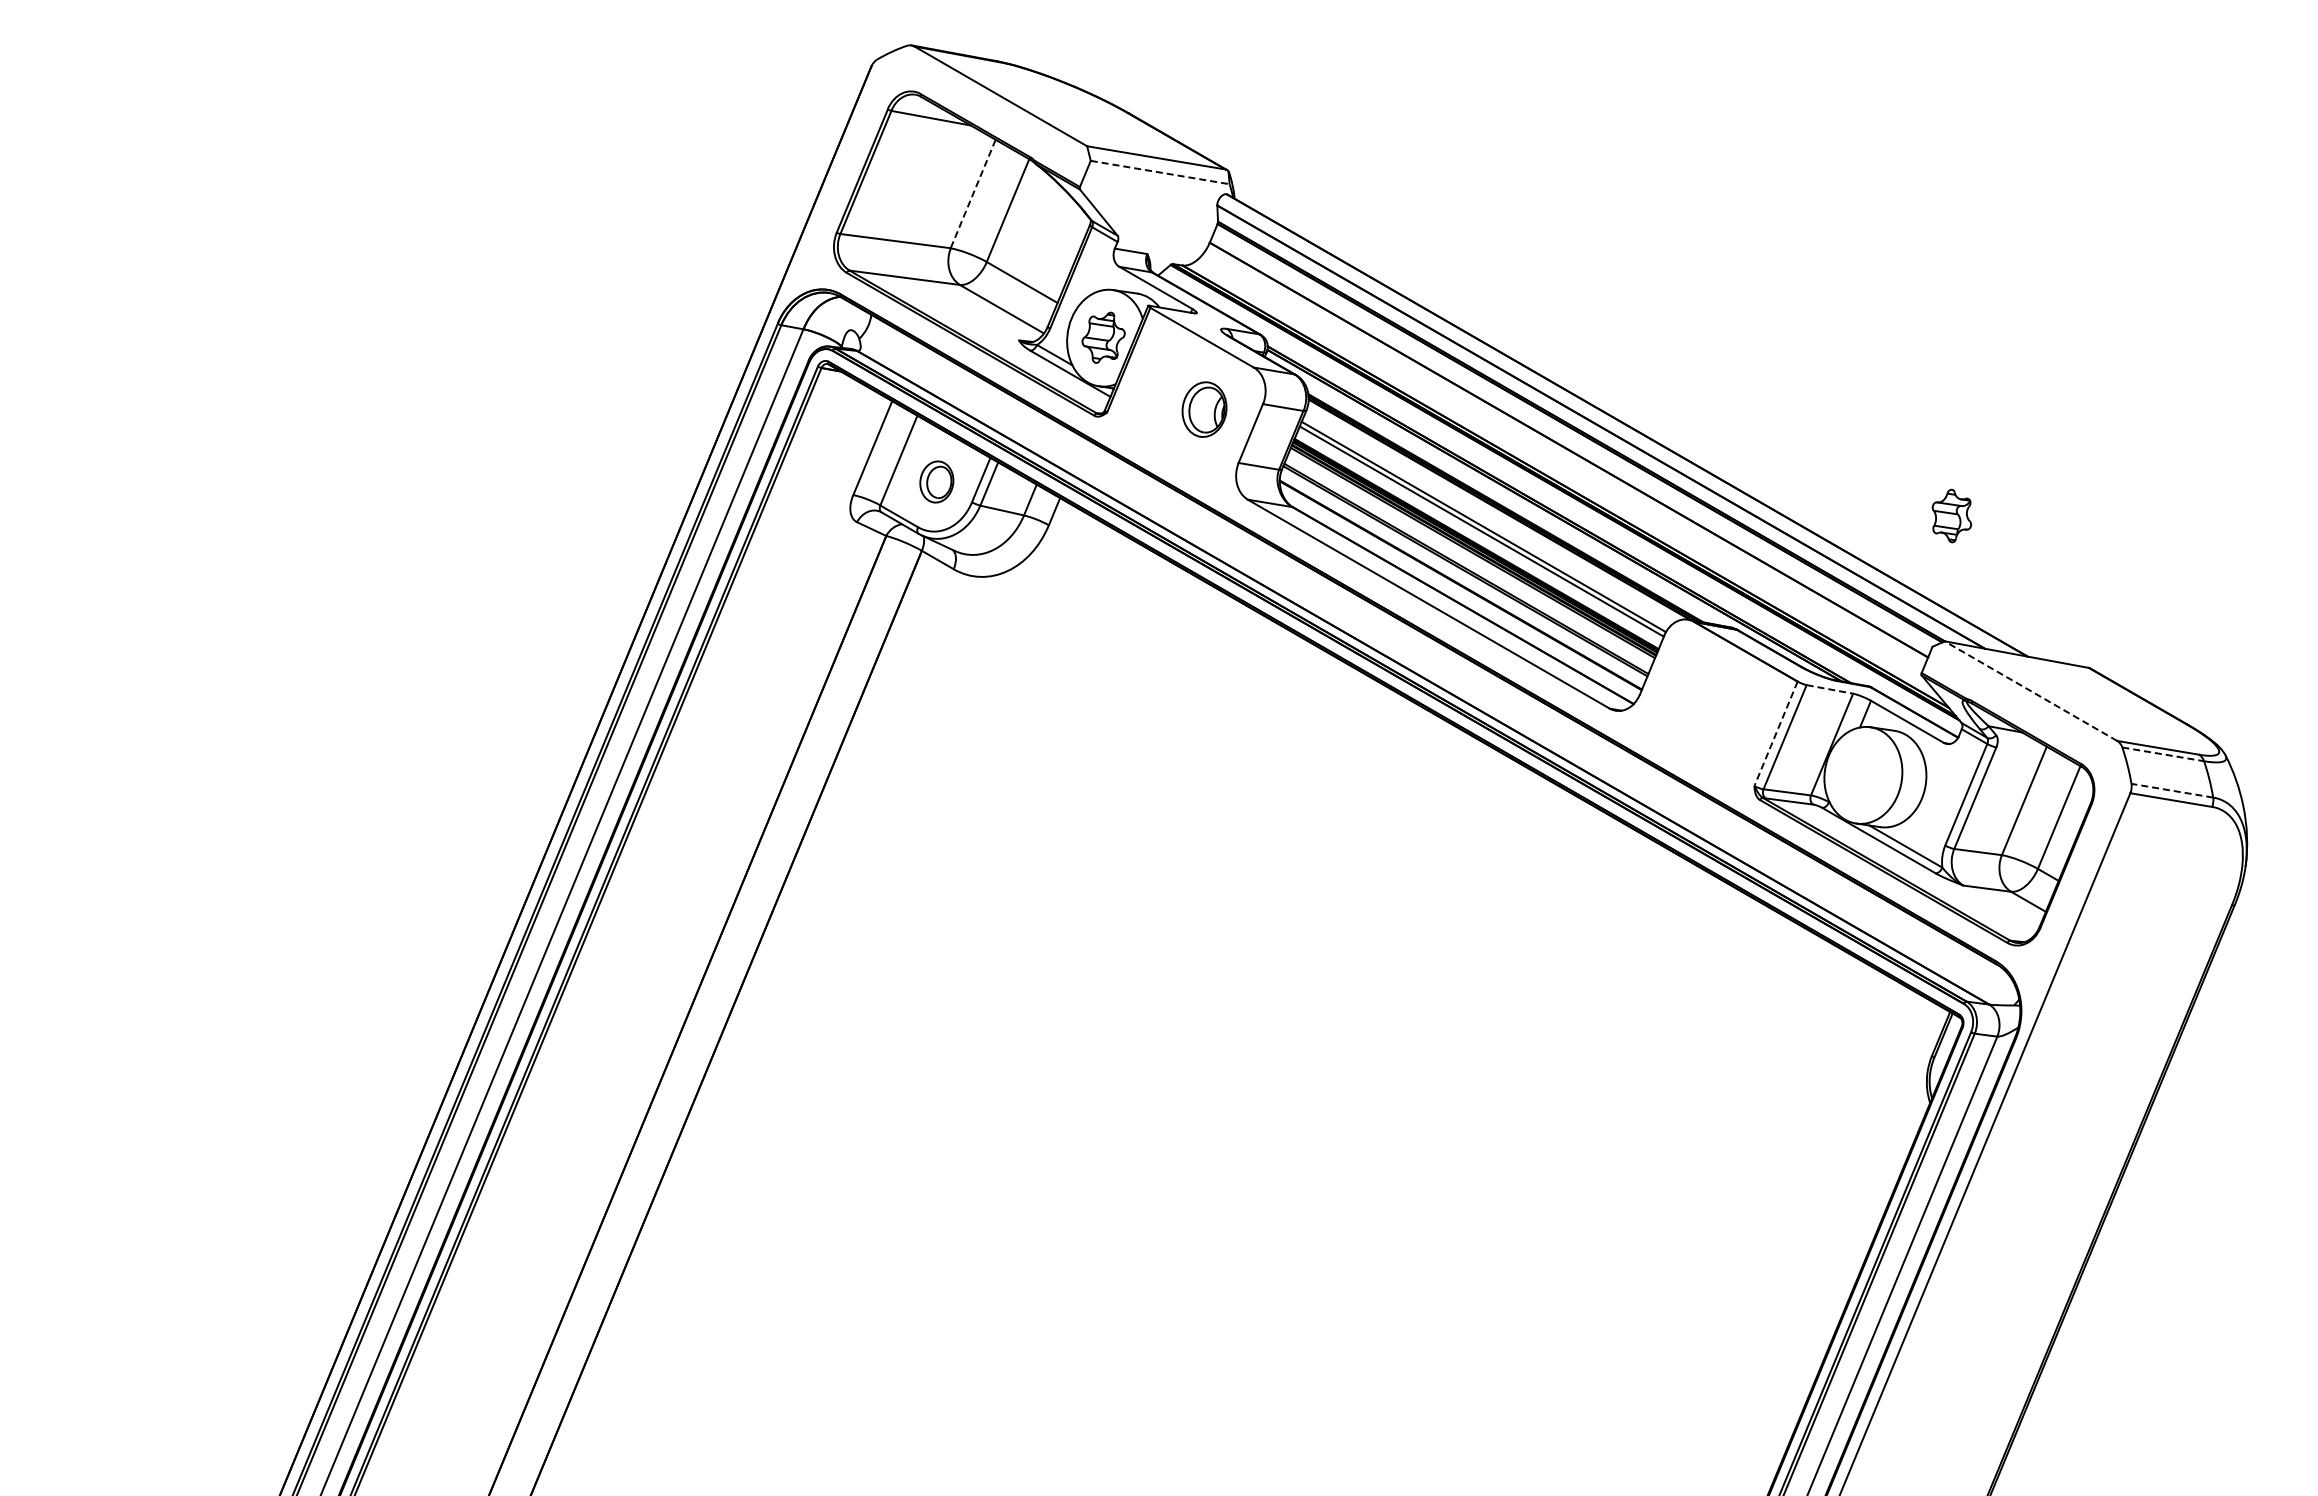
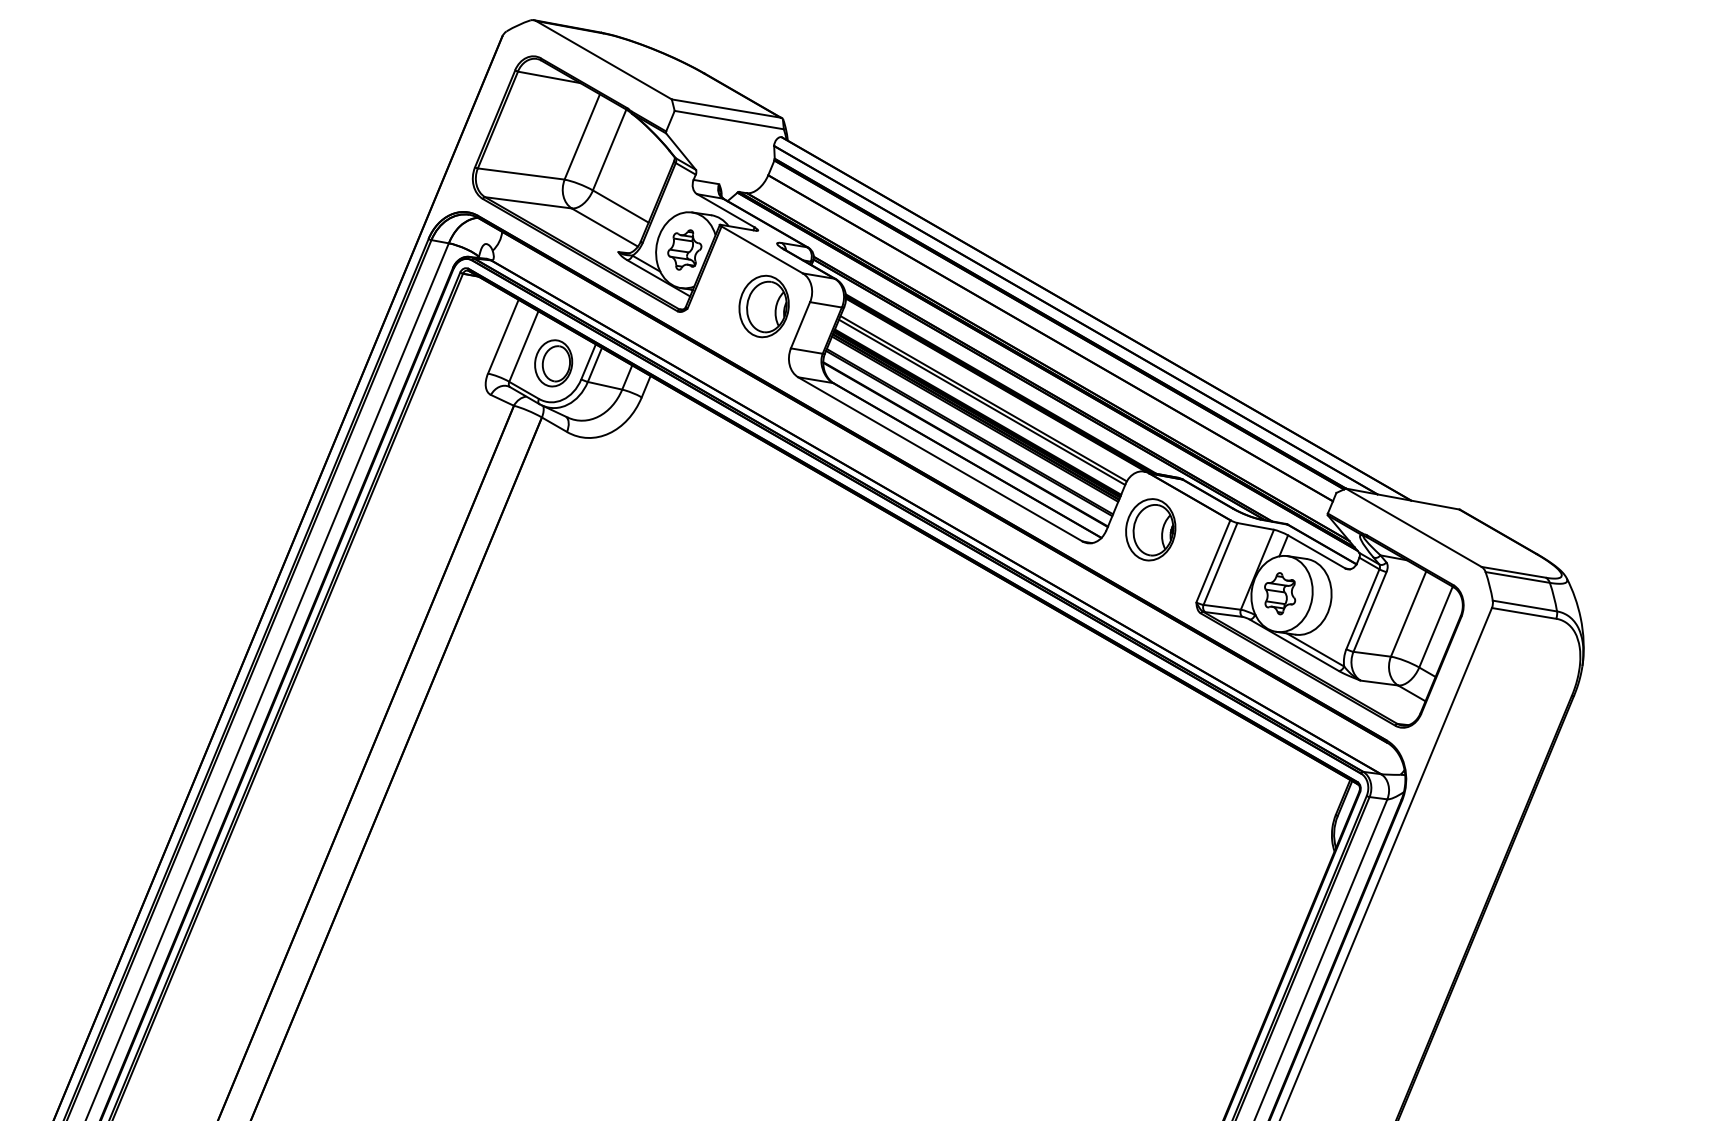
line: (1160, 172) -> (729, 120), dashed -> solid
line: (973, 194) -> (582, 137), dashed -> solid
part: (1204, 409) -> (764, 306), size x1.43
part: (936, 481) -> (553, 362), size x1.43
part: (1951, 515) -> (1279, 593), moved
line: (1829, 689) -> (1255, 526), dashed -> solid
line: (2030, 691) -> (1413, 528), dashed -> solid
part: (1696, 693) -> (1150, 529), added
line: (1776, 733) -> (1213, 561), dashed -> solid
line: (2163, 754) -> (1517, 577), dashed -> solid
line: (2171, 790) -> (1524, 605), dashed -> solid

